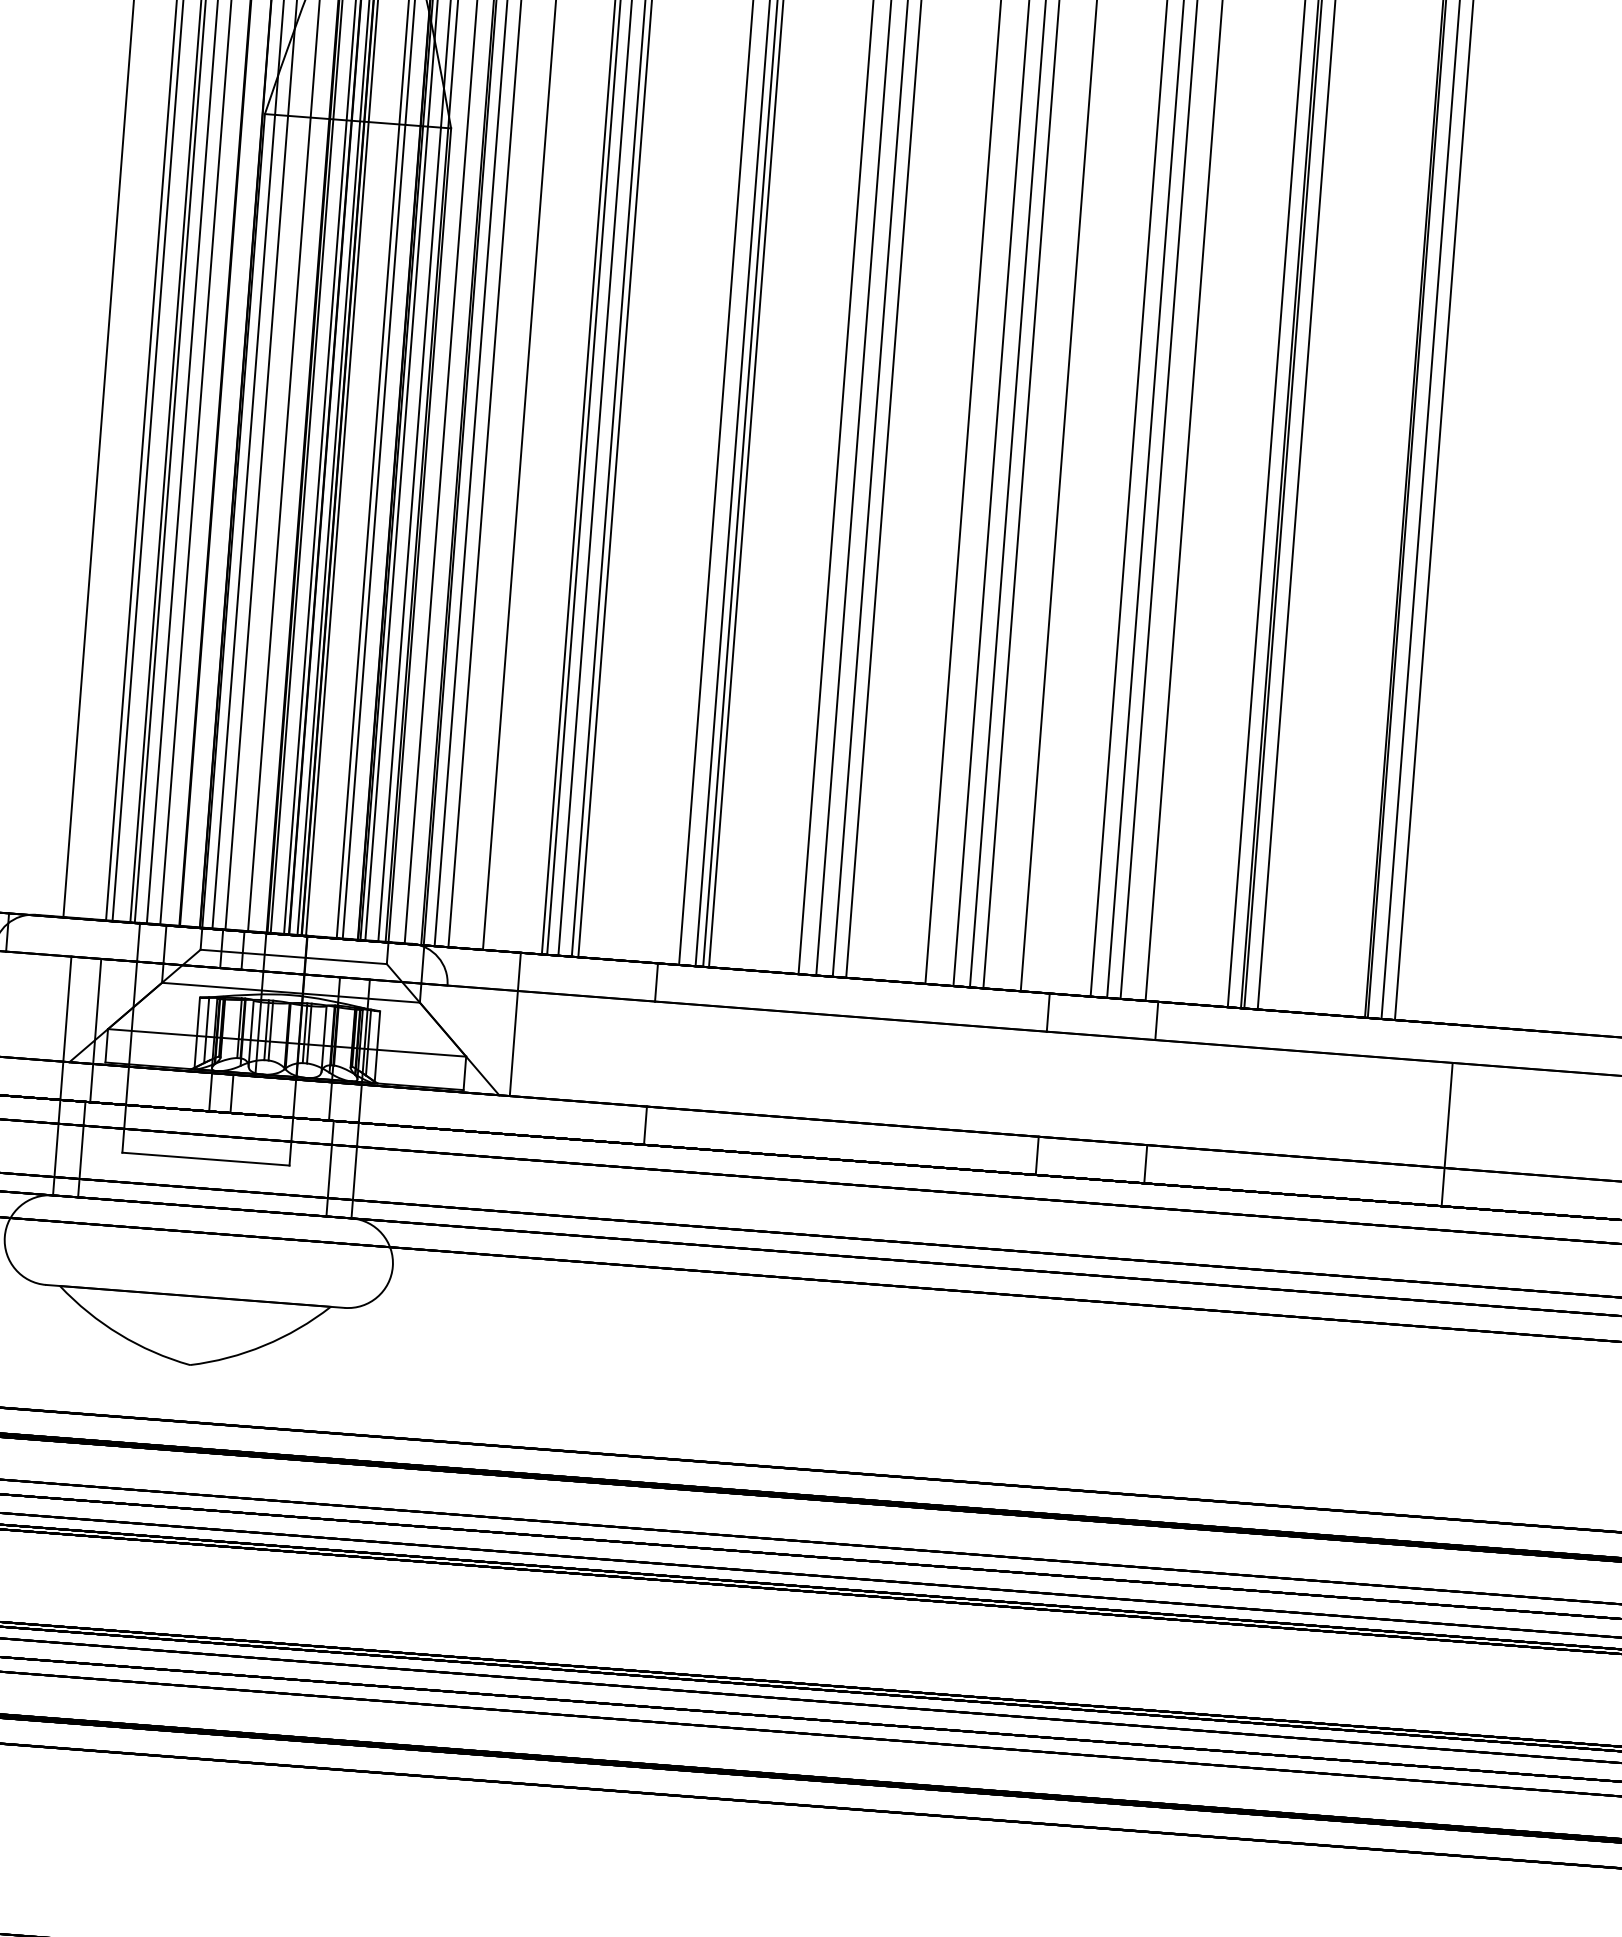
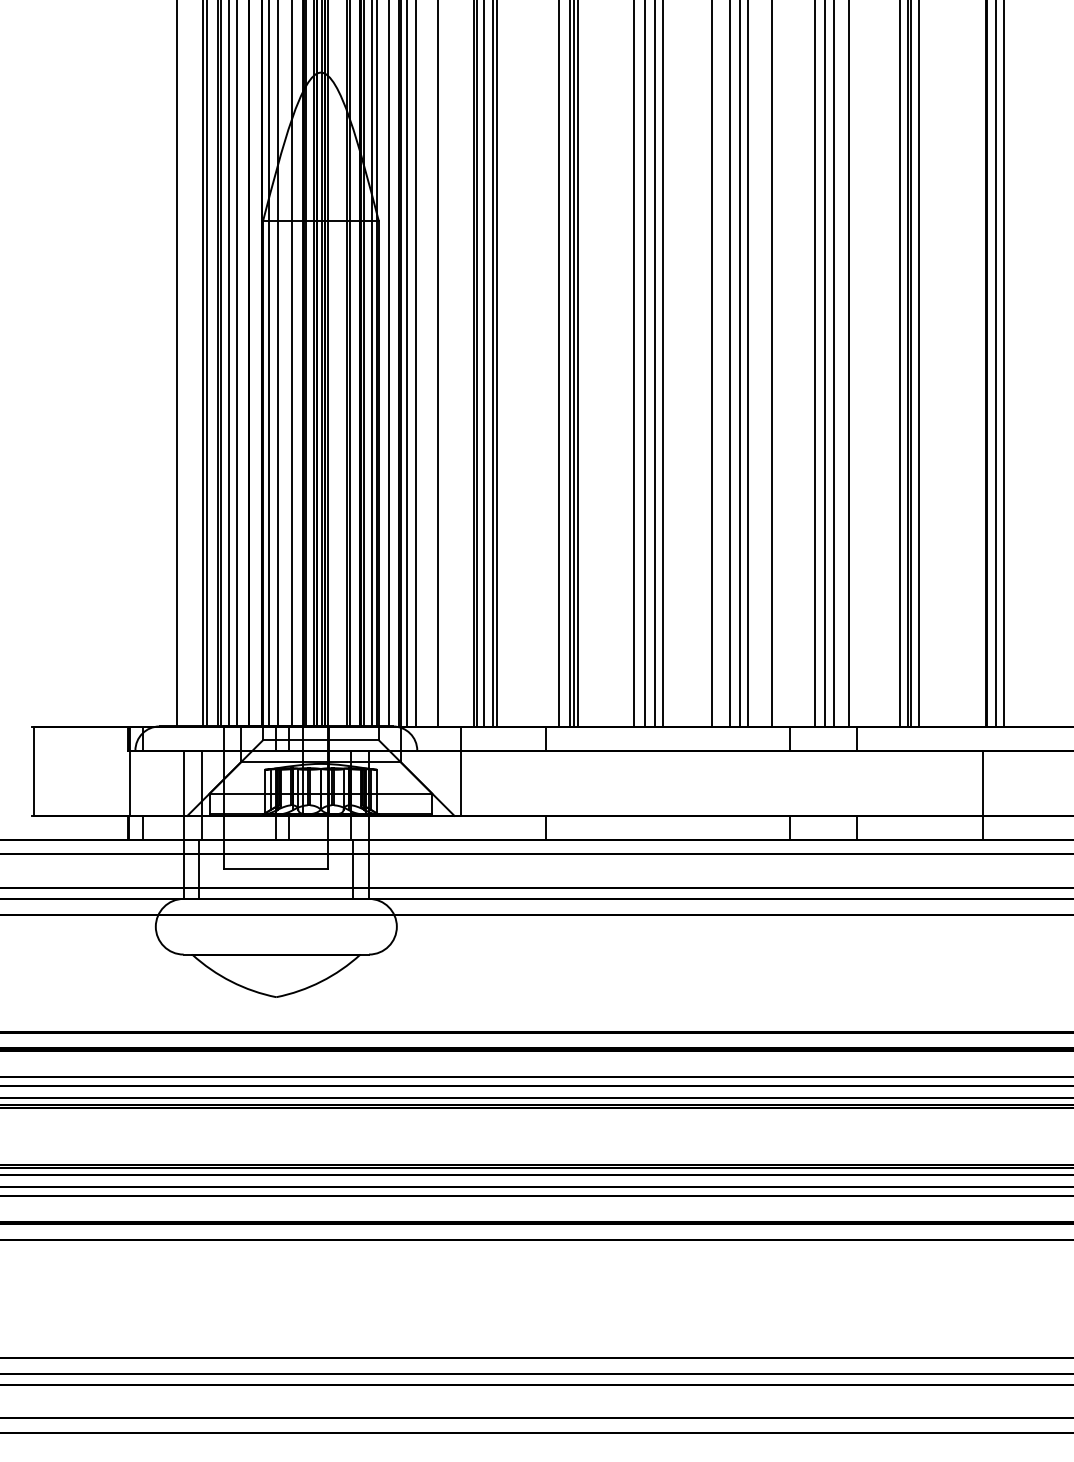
line: (1446, 1133) -> (982, 794), moved

